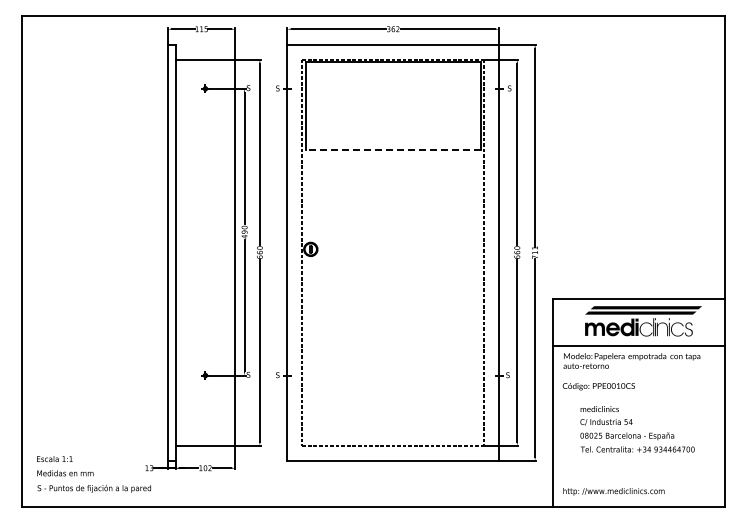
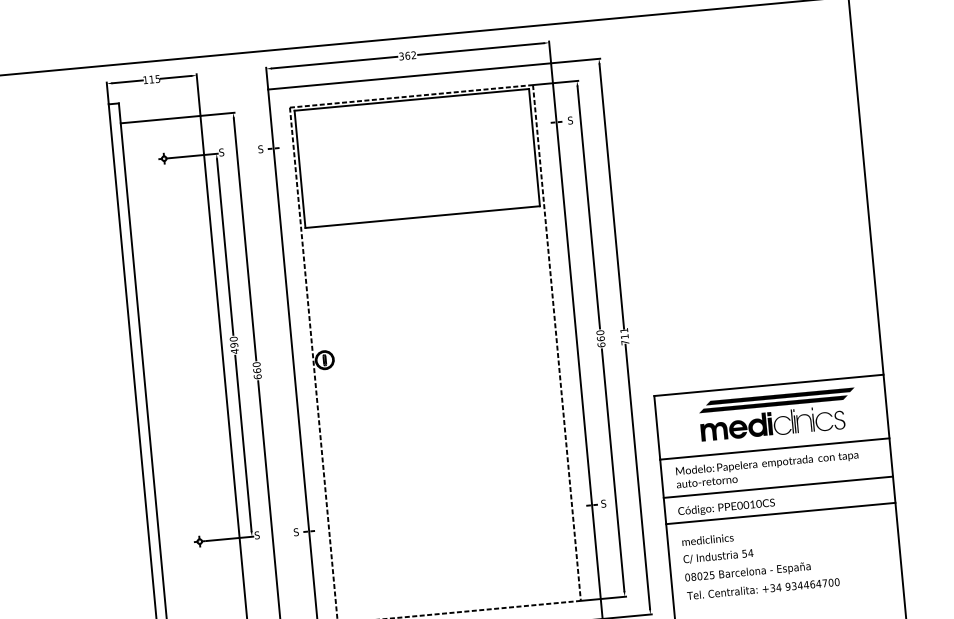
line: (393, 149) -> (422, 216), dashed -> solid
line: (638, 375) -> (778, 487), added
line: (638, 394) -> (780, 513), added
text: (637, 429) -> (760, 562), moved

